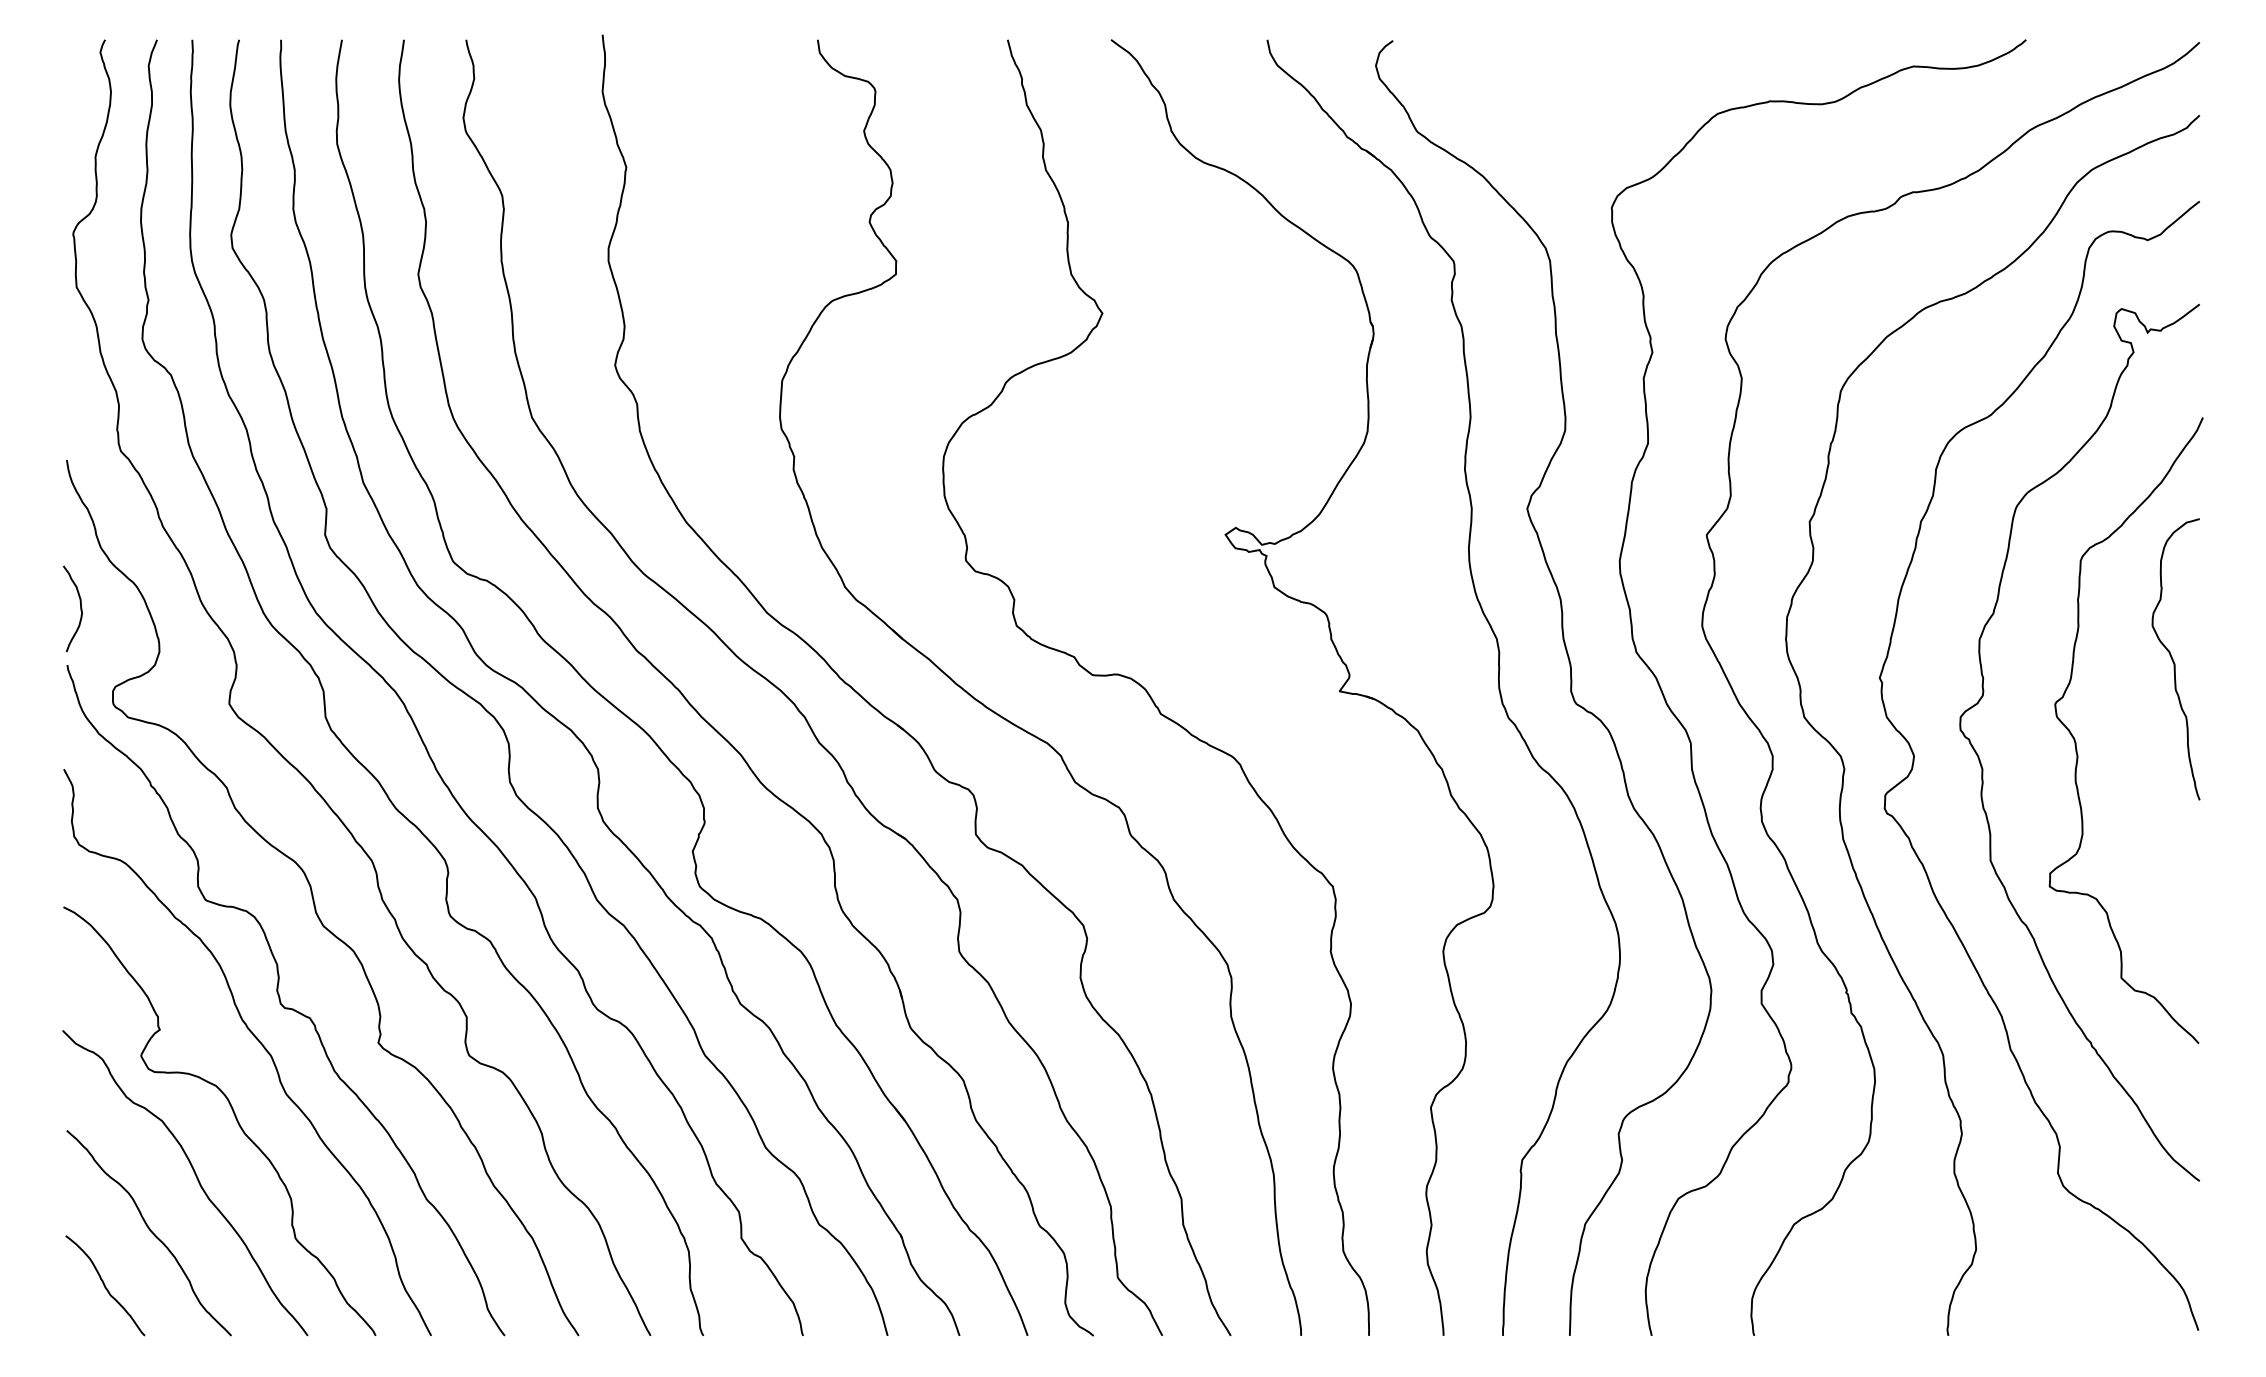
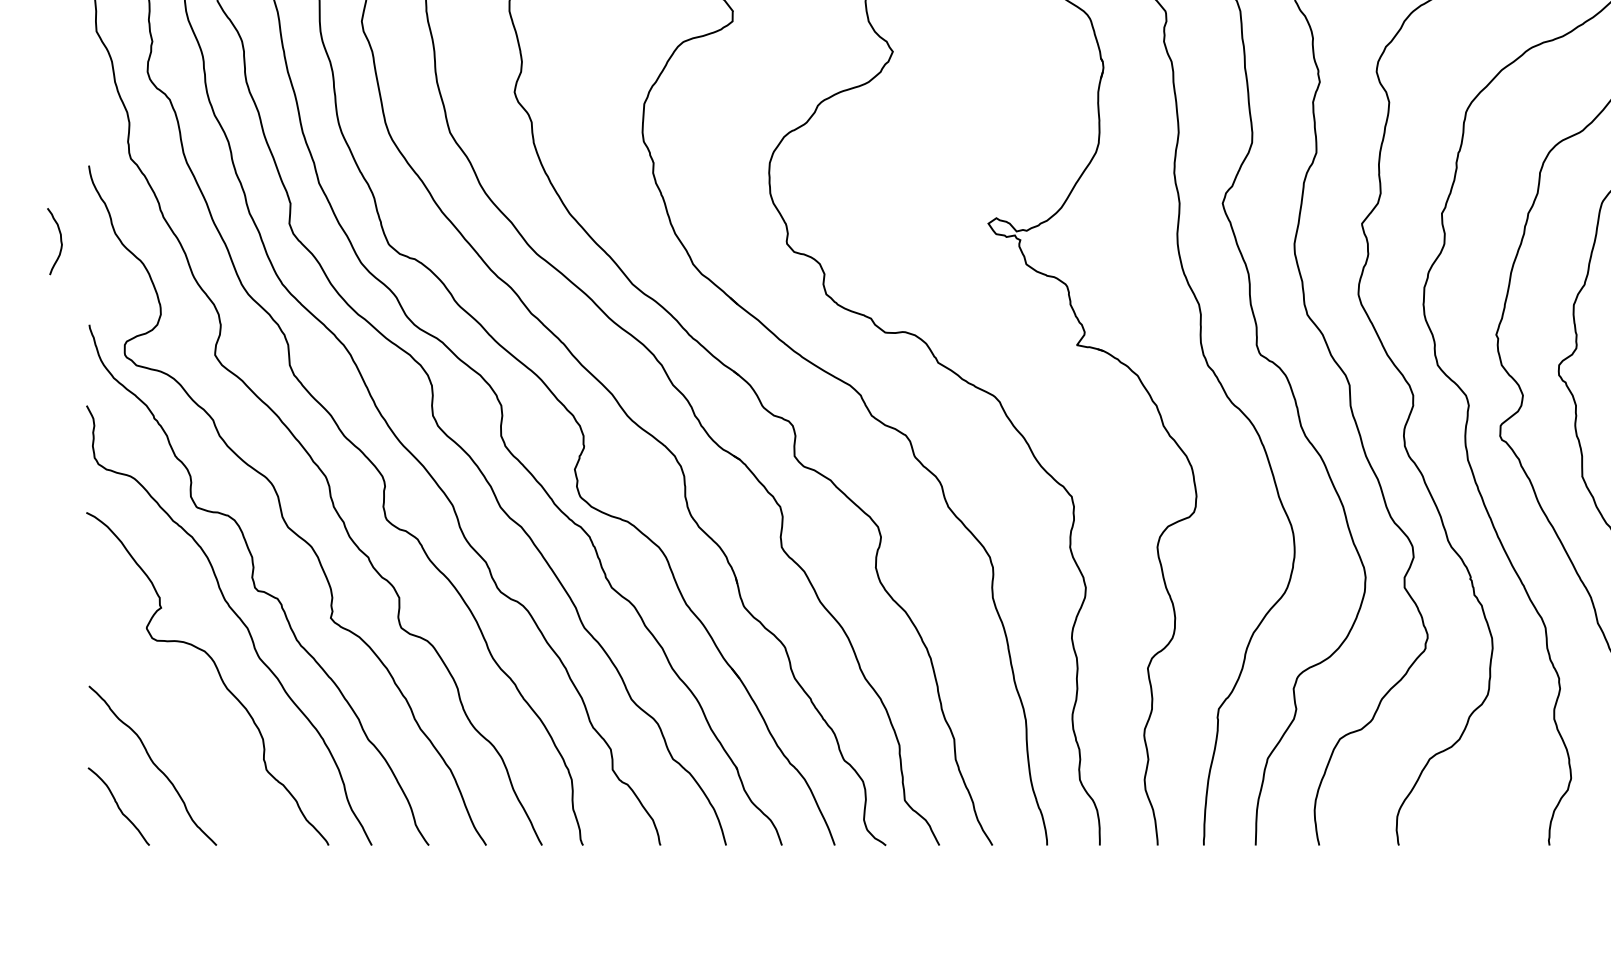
curve: (80, 608) -> (60, 241), moved
curve: (196, 1178) -> (189, 723), removed

